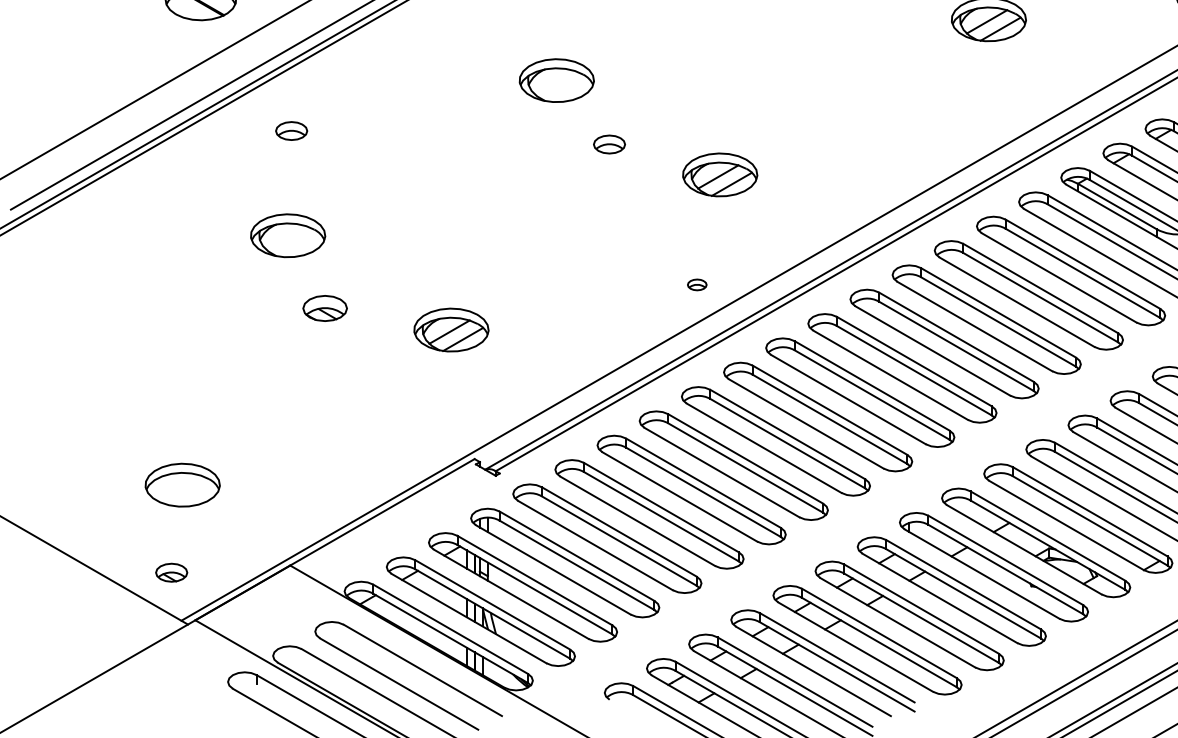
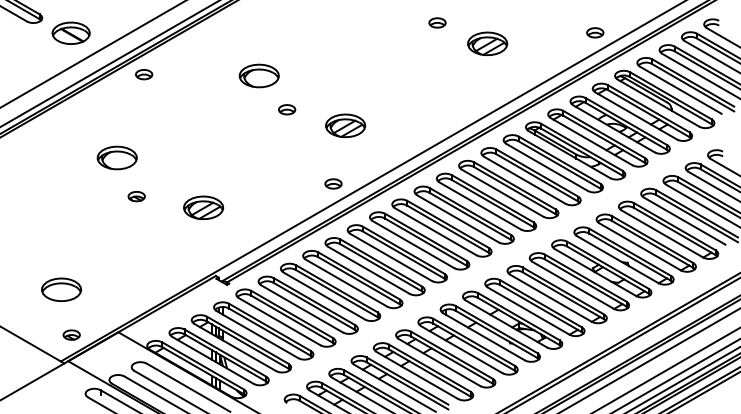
part: (292, 130) -> (144, 74), moved
part: (697, 284) -> (333, 183), size x1.67
part: (324, 308) -> (136, 196), size x0.71
part: (171, 571) -> (71, 334), moved

